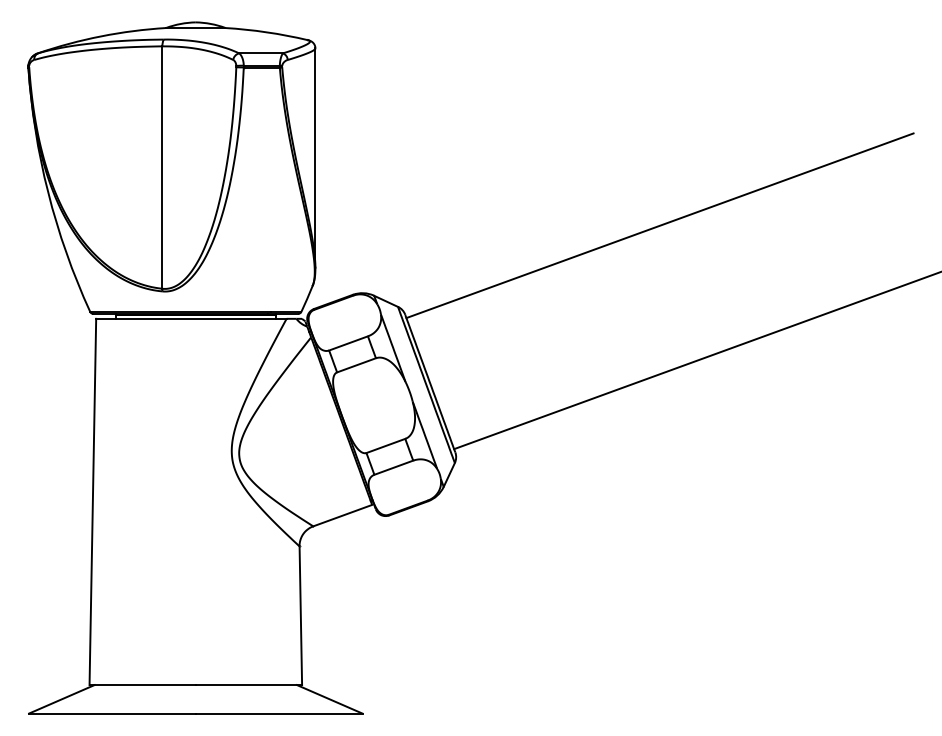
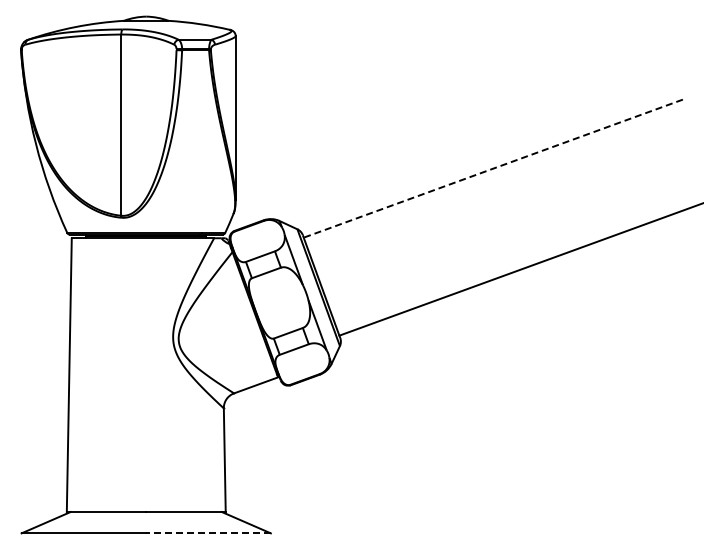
line: (660, 225) -> (493, 168), solid -> dashed
line: (279, 713) -> (208, 533), solid -> dashed

